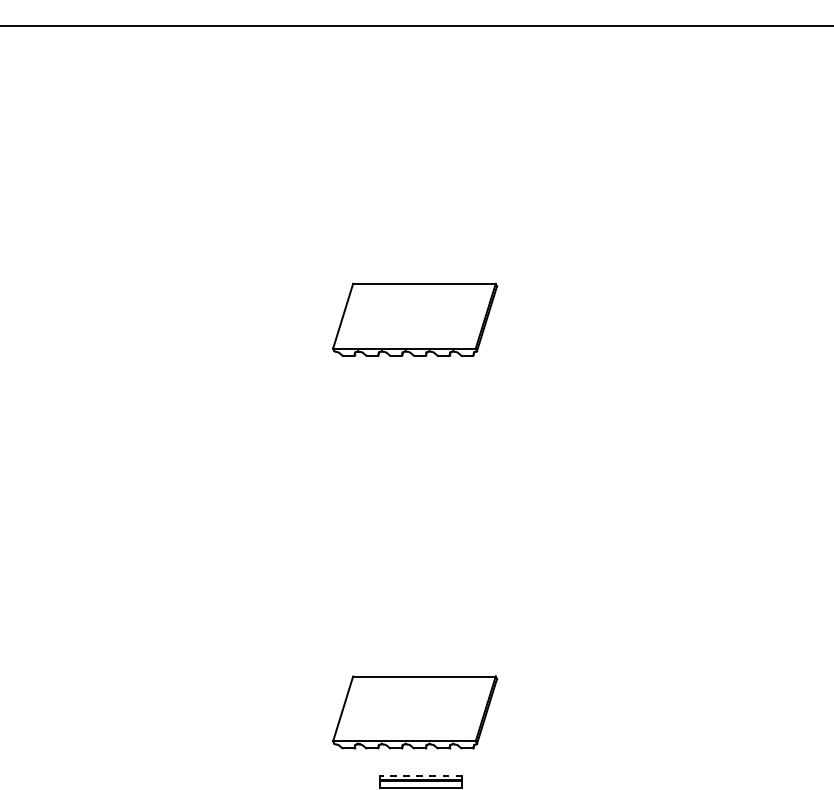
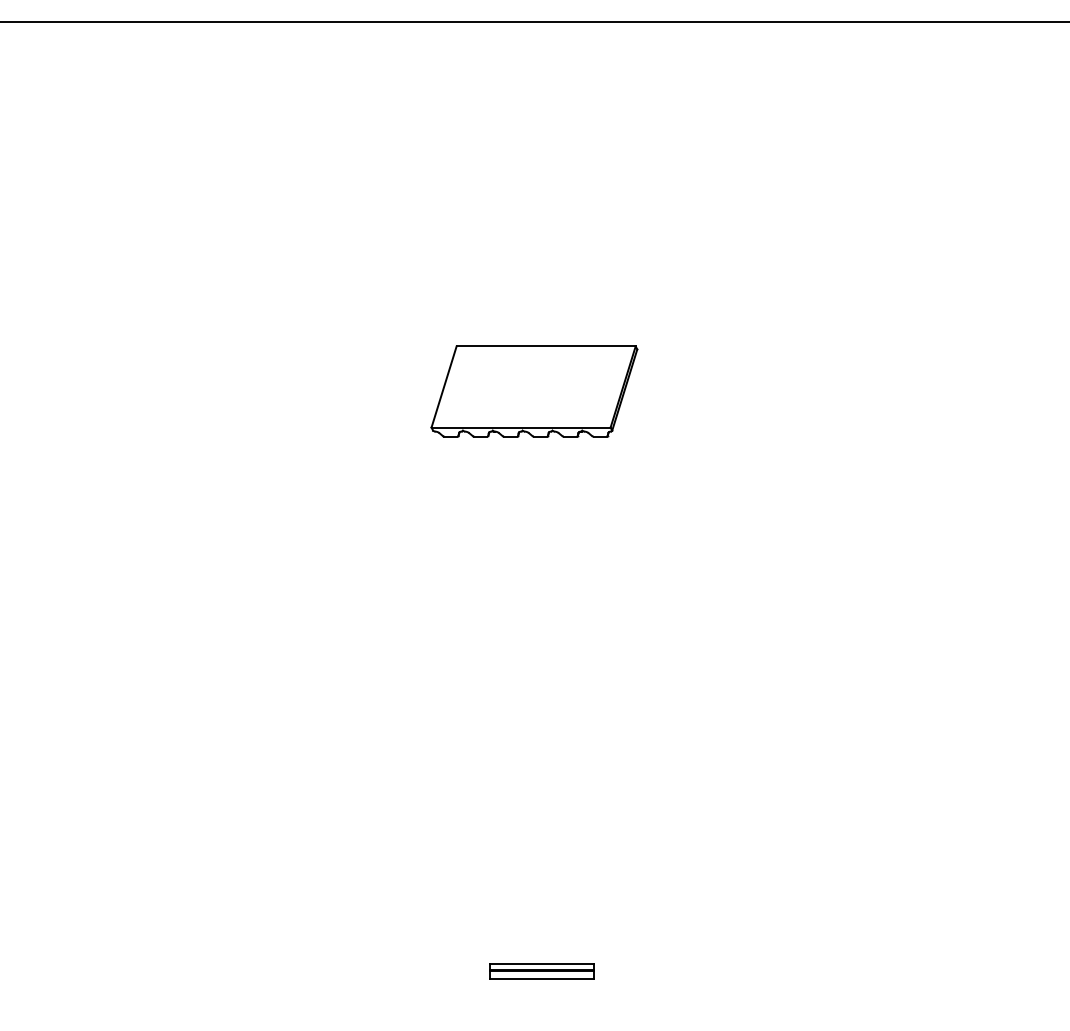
part: (415, 712) -> (534, 884), removed
line: (420, 776) -> (541, 964), dashed -> solid

